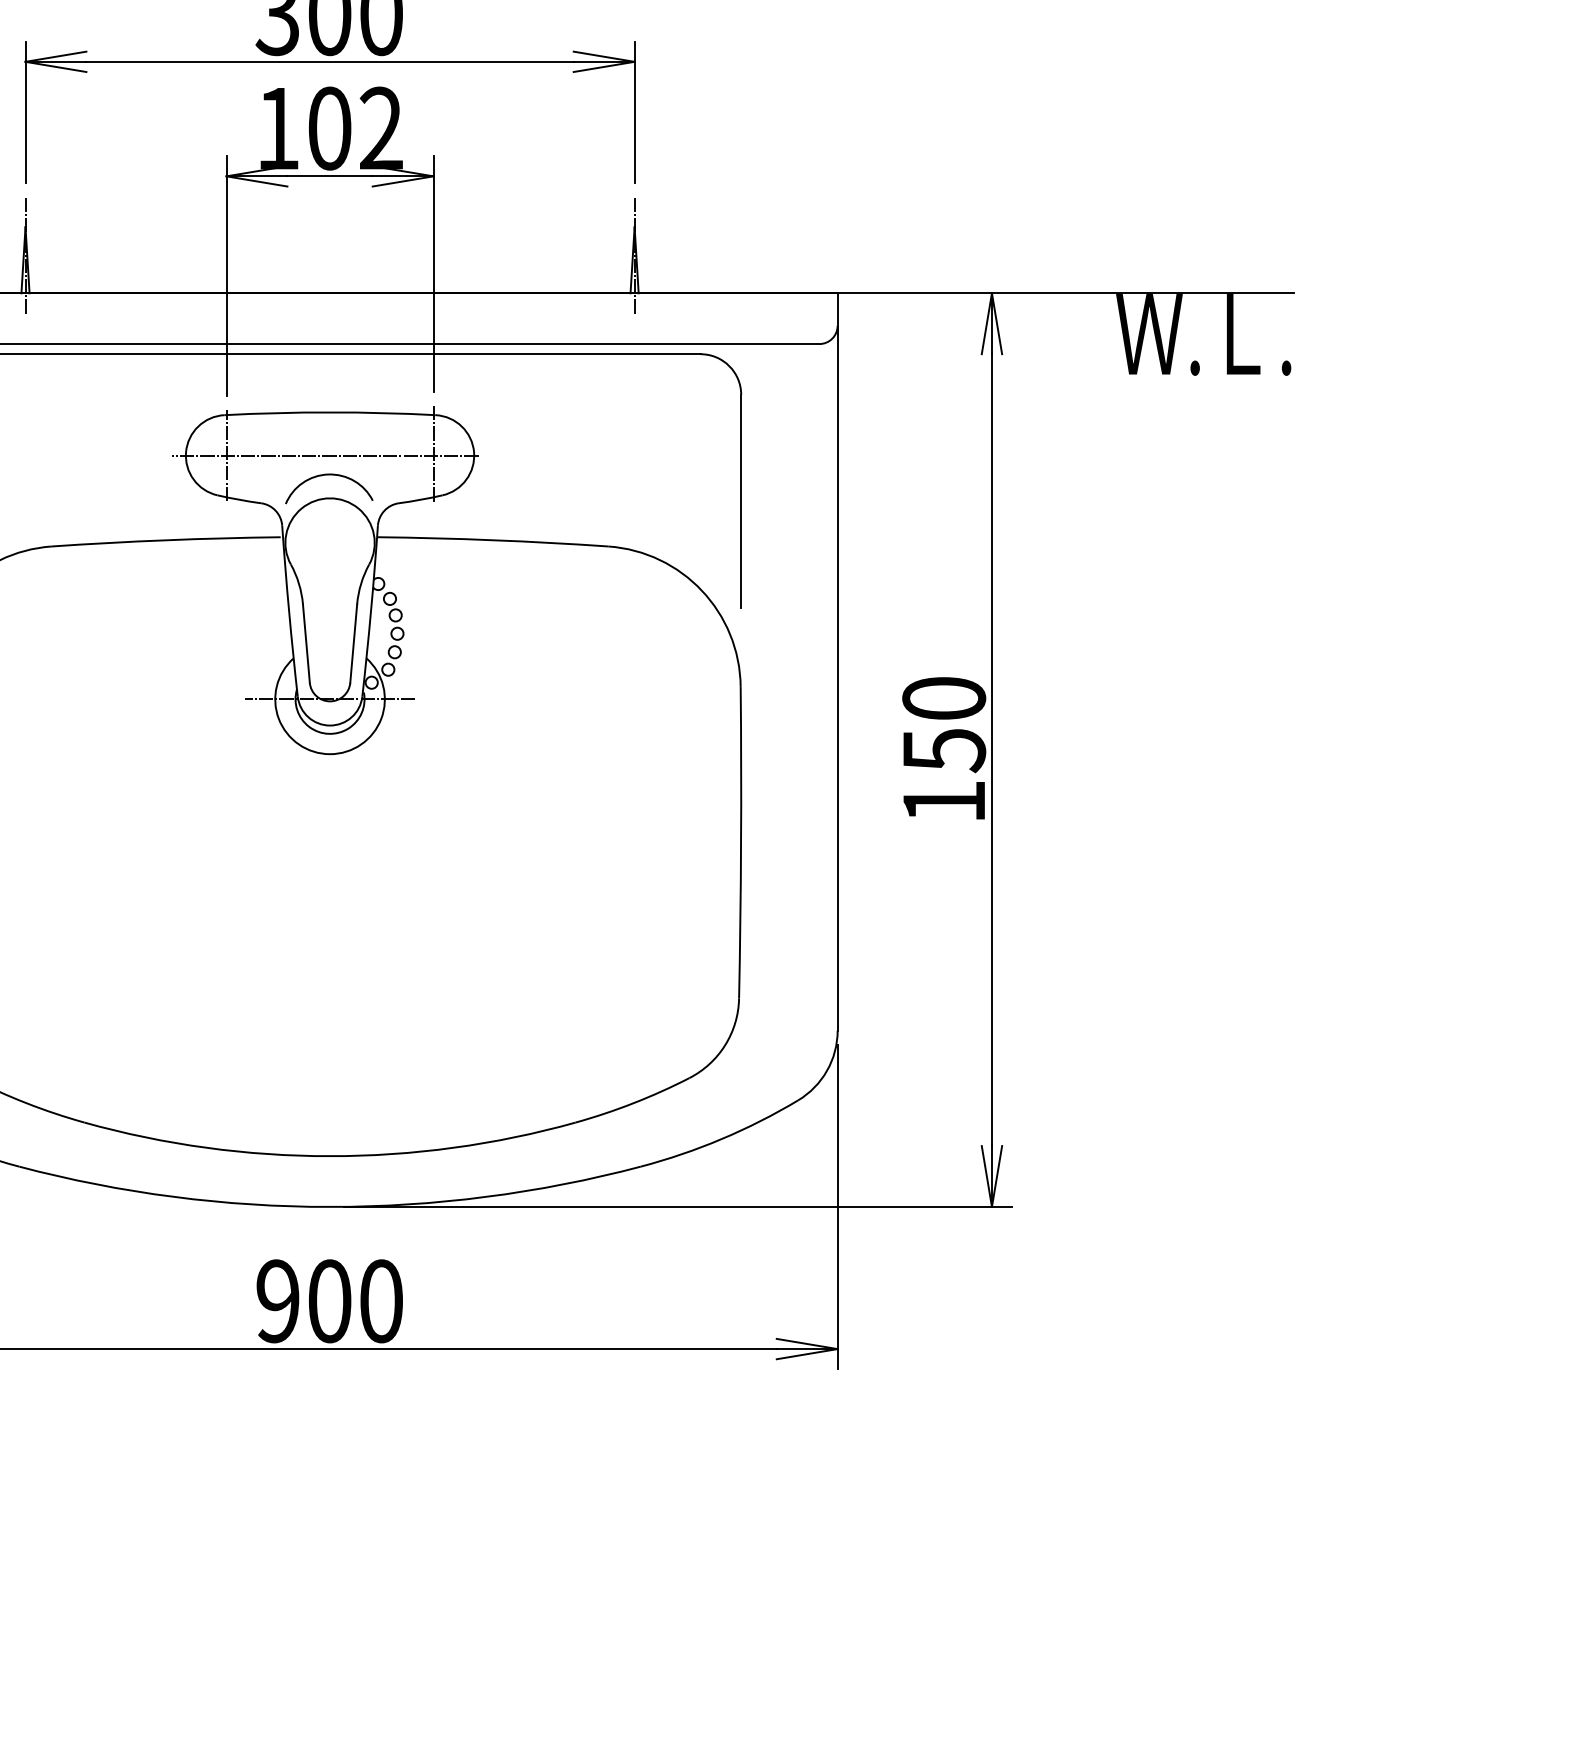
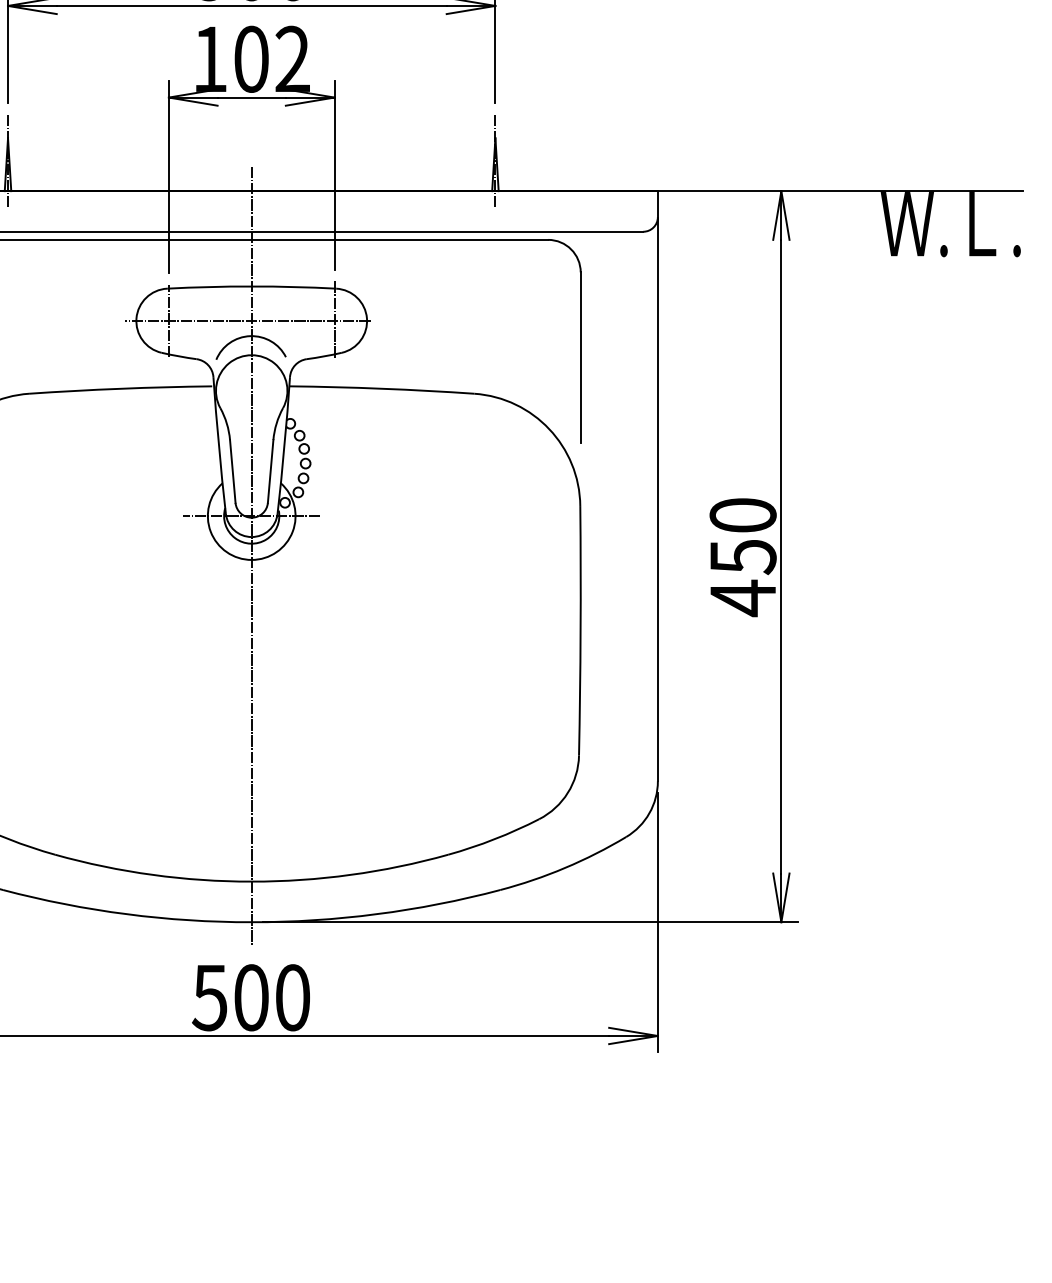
line: (330, 749) -> (252, 556), added
text: (943, 801) -> (742, 597), 150 -> 450
text: (277, 1301) -> (209, 997), 900 -> 500

